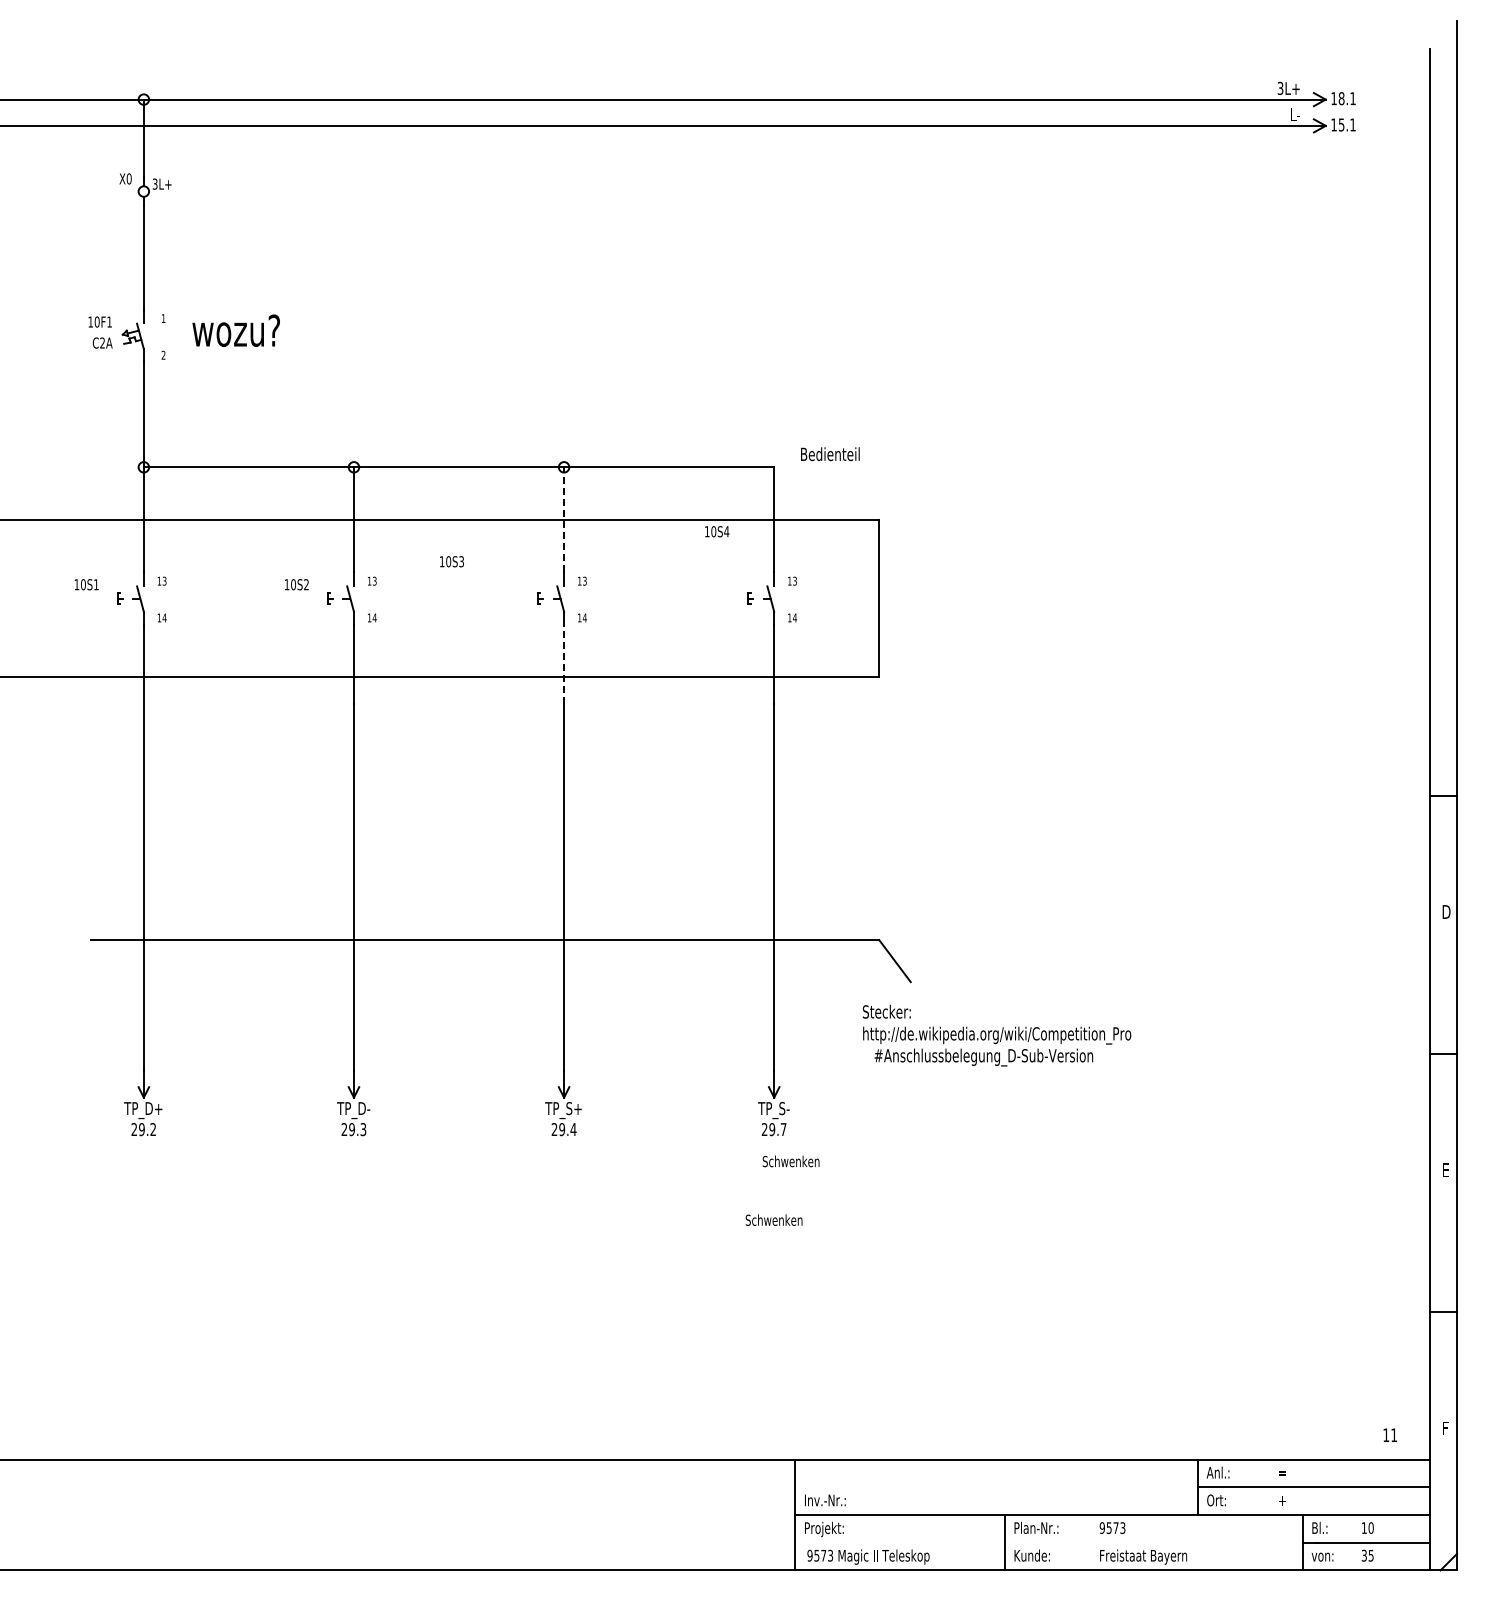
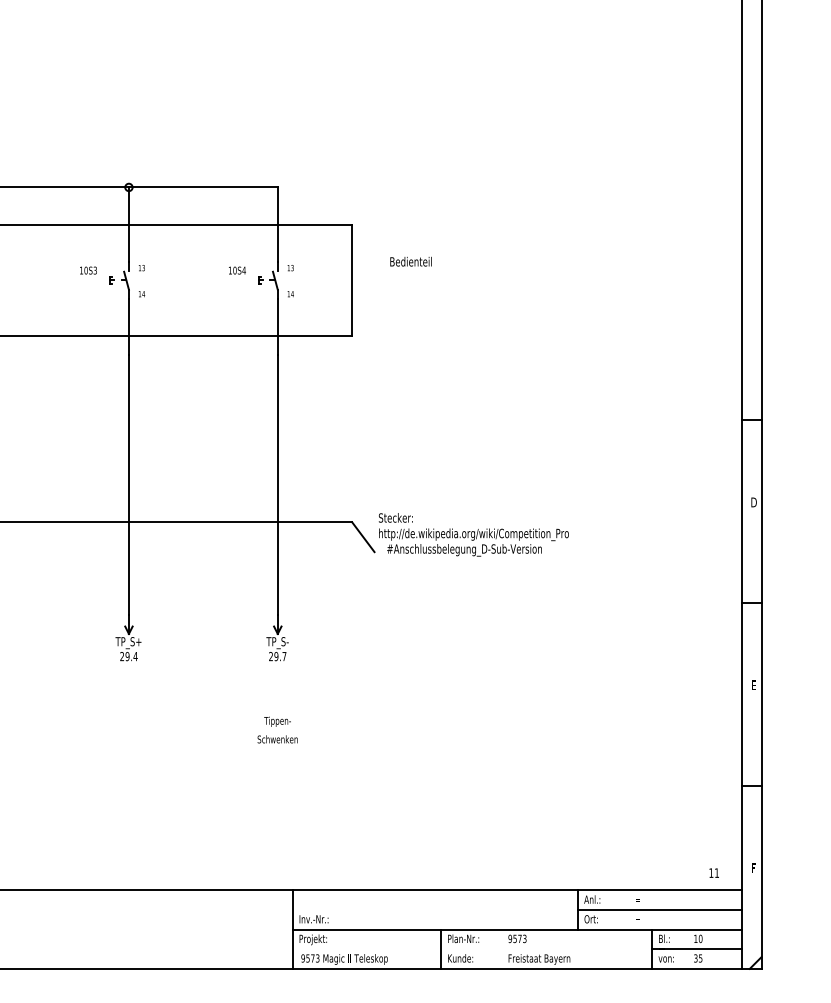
text: (830, 454) -> (411, 261), moved
line: (564, 519) -> (129, 224), dashed -> solid
text: (717, 531) -> (237, 270), moved
text: (451, 561) -> (88, 270), moved
line: (564, 663) -> (129, 326), dashed -> solid
text: (996, 1035) -> (473, 534), moved
text: (790, 1161) -> (277, 739), moved
text: (773, 1221) -> (277, 721), Schwenken -> Tippen-

